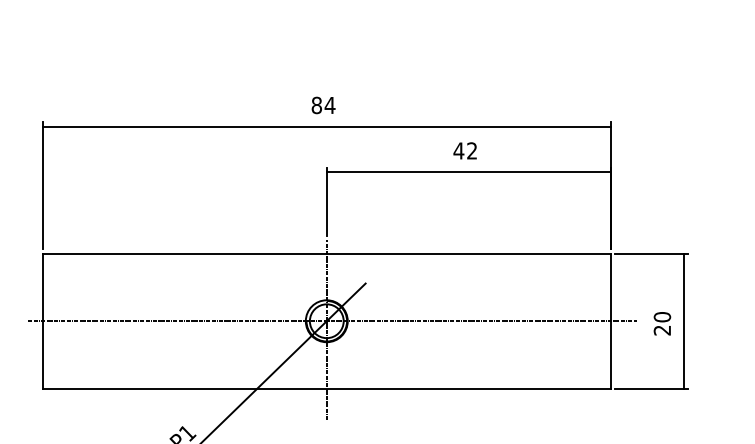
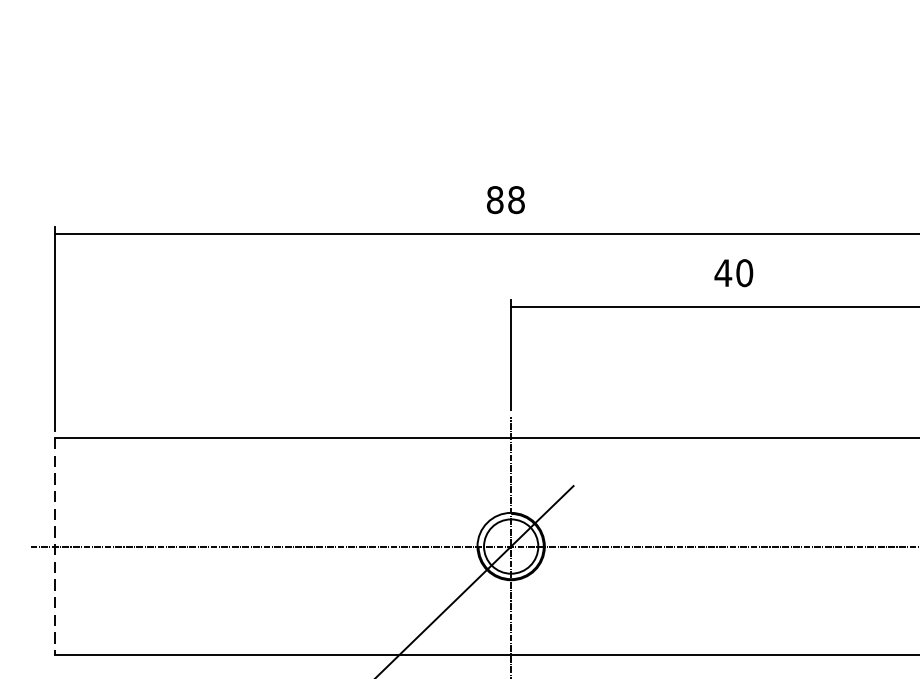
text: (329, 105) -> (515, 200), 84 -> 88
text: (472, 150) -> (745, 272), 42 -> 40
line: (42, 321) -> (54, 546), solid -> dashed

